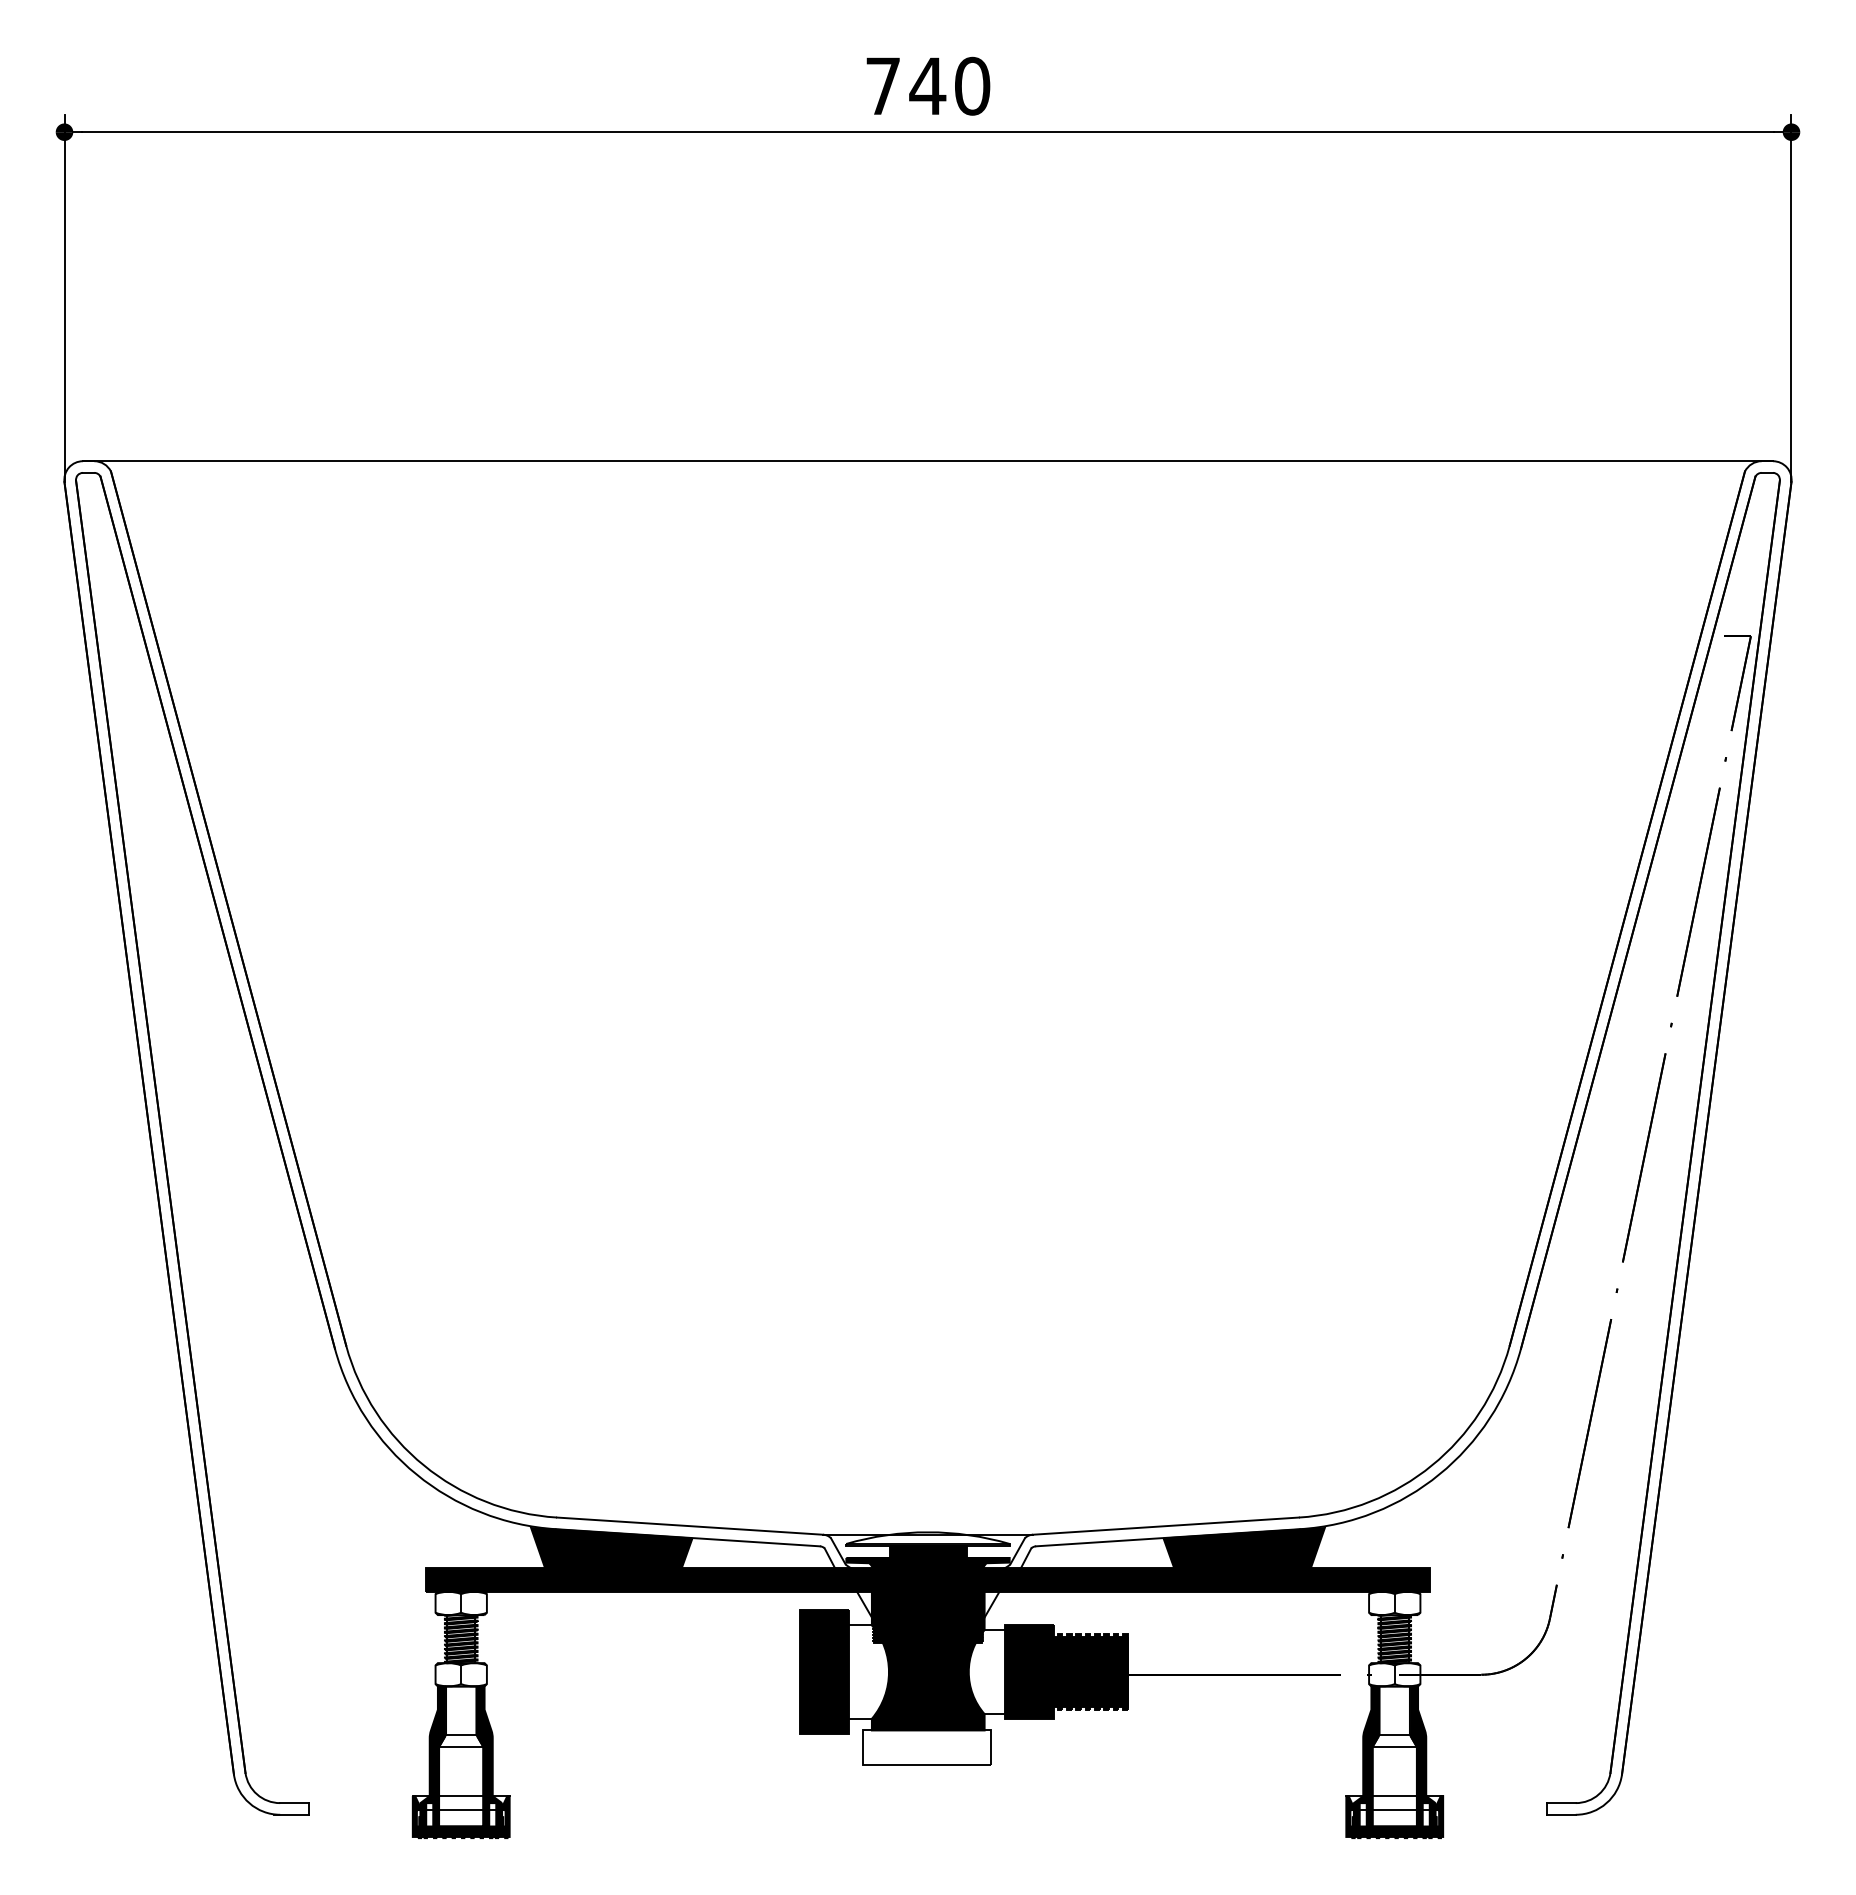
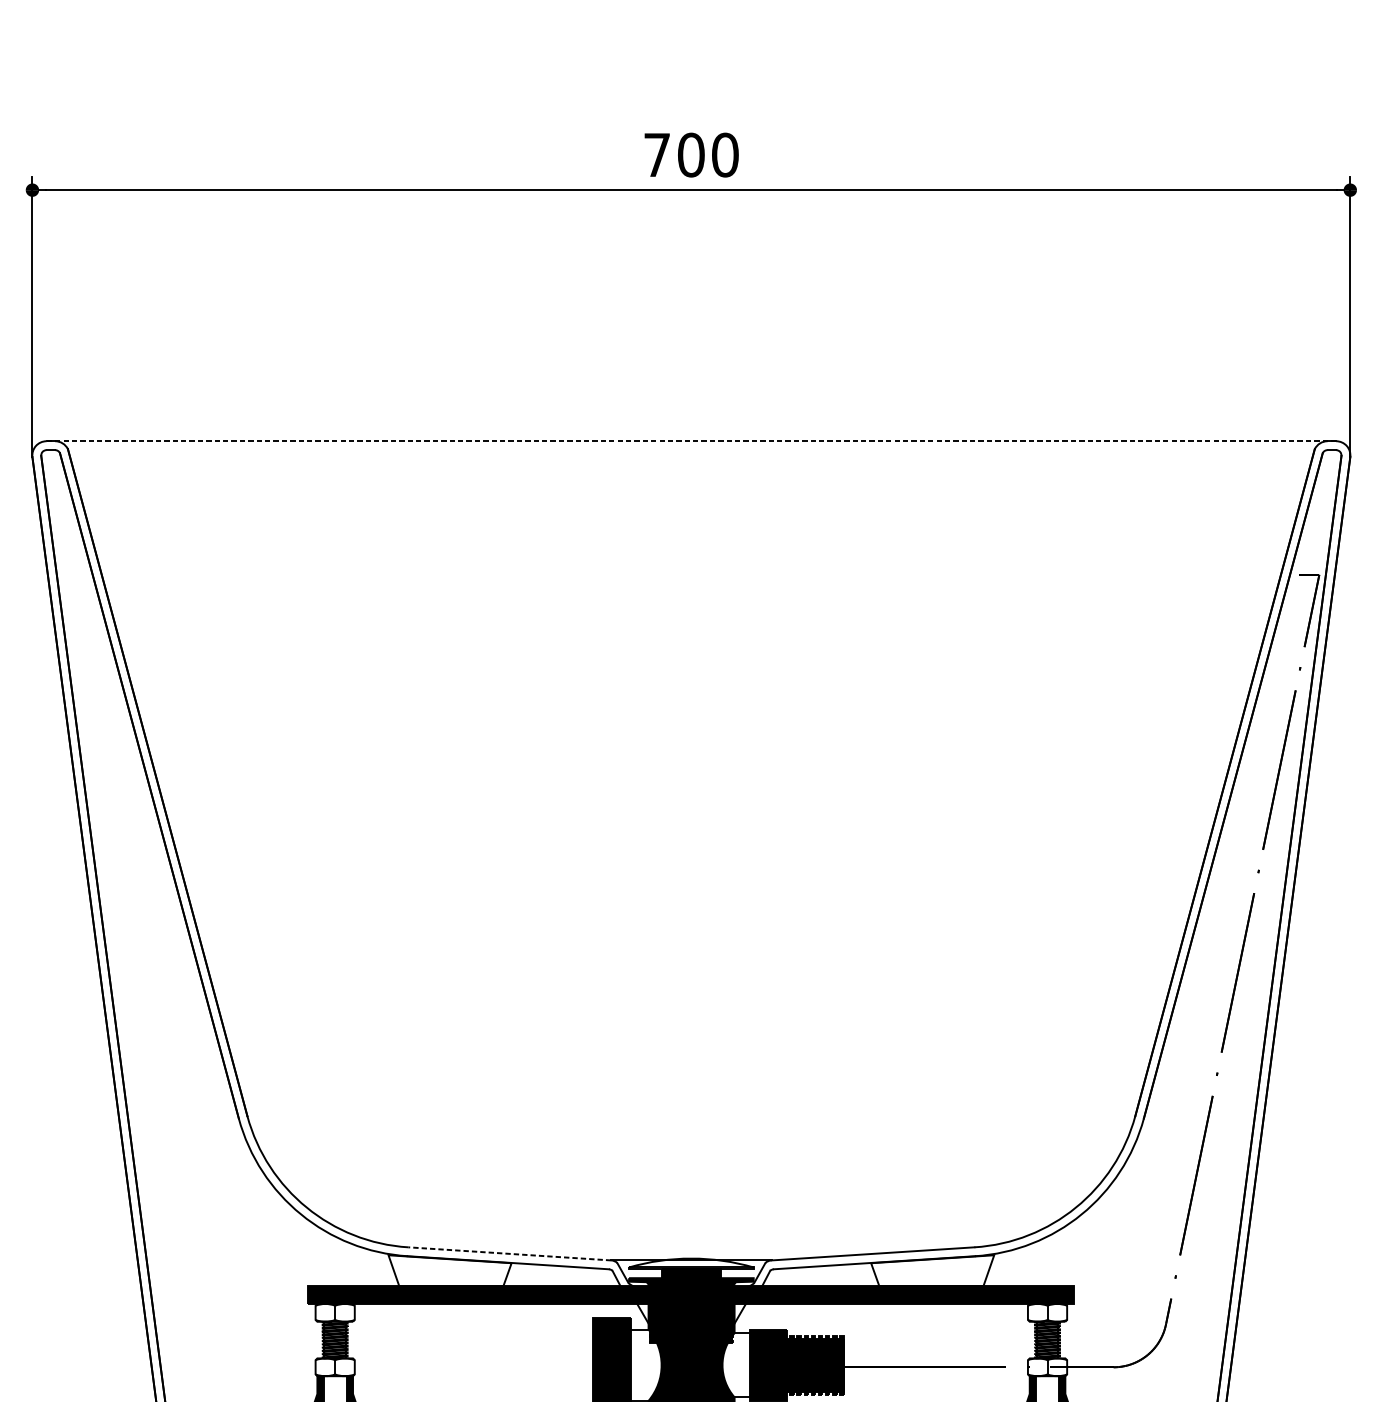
text: (927, 85) -> (691, 154), 740 -> 700
line: (927, 461) -> (691, 441), solid -> dashed
line: (689, 1526) -> (509, 1254), solid -> dashed
fill: (611, 1547) -> (449, 1270), removed
fill: (1243, 1547) -> (932, 1270), removed

